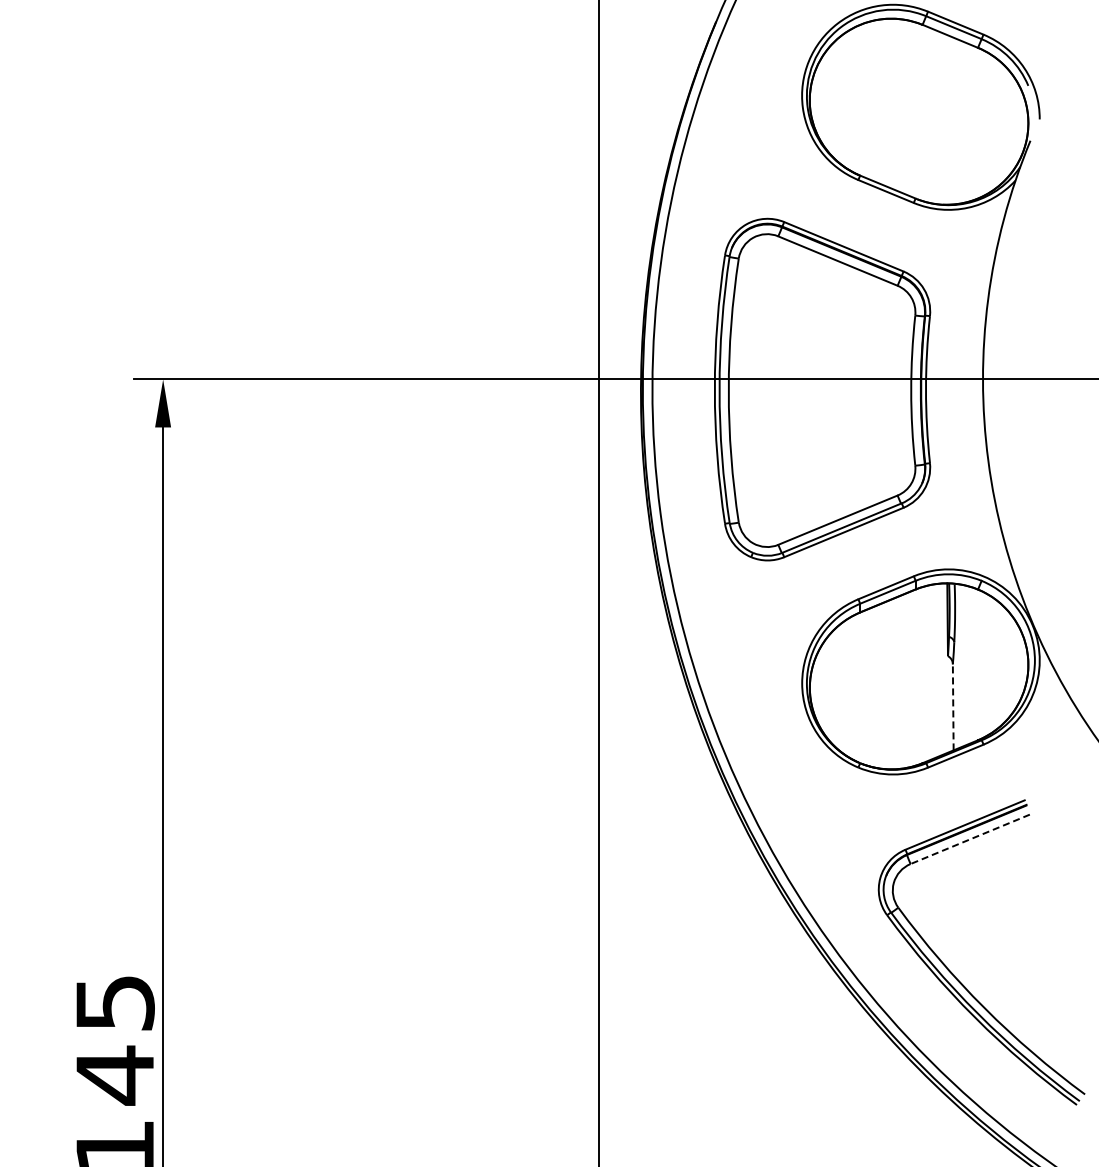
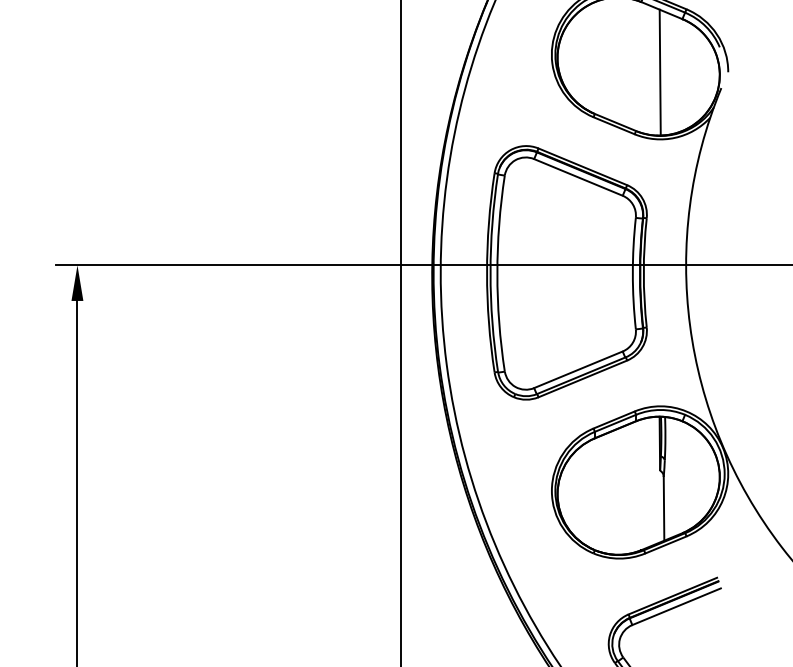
line: (947, 119) -> (659, 72), added
line: (953, 706) -> (664, 508), dashed -> solid
line: (970, 839) -> (676, 606), dashed -> solid

